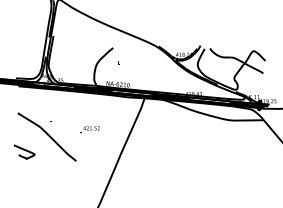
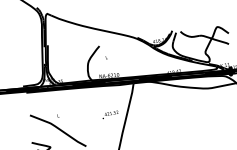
text: (89, 129) -> (109, 114), moved

